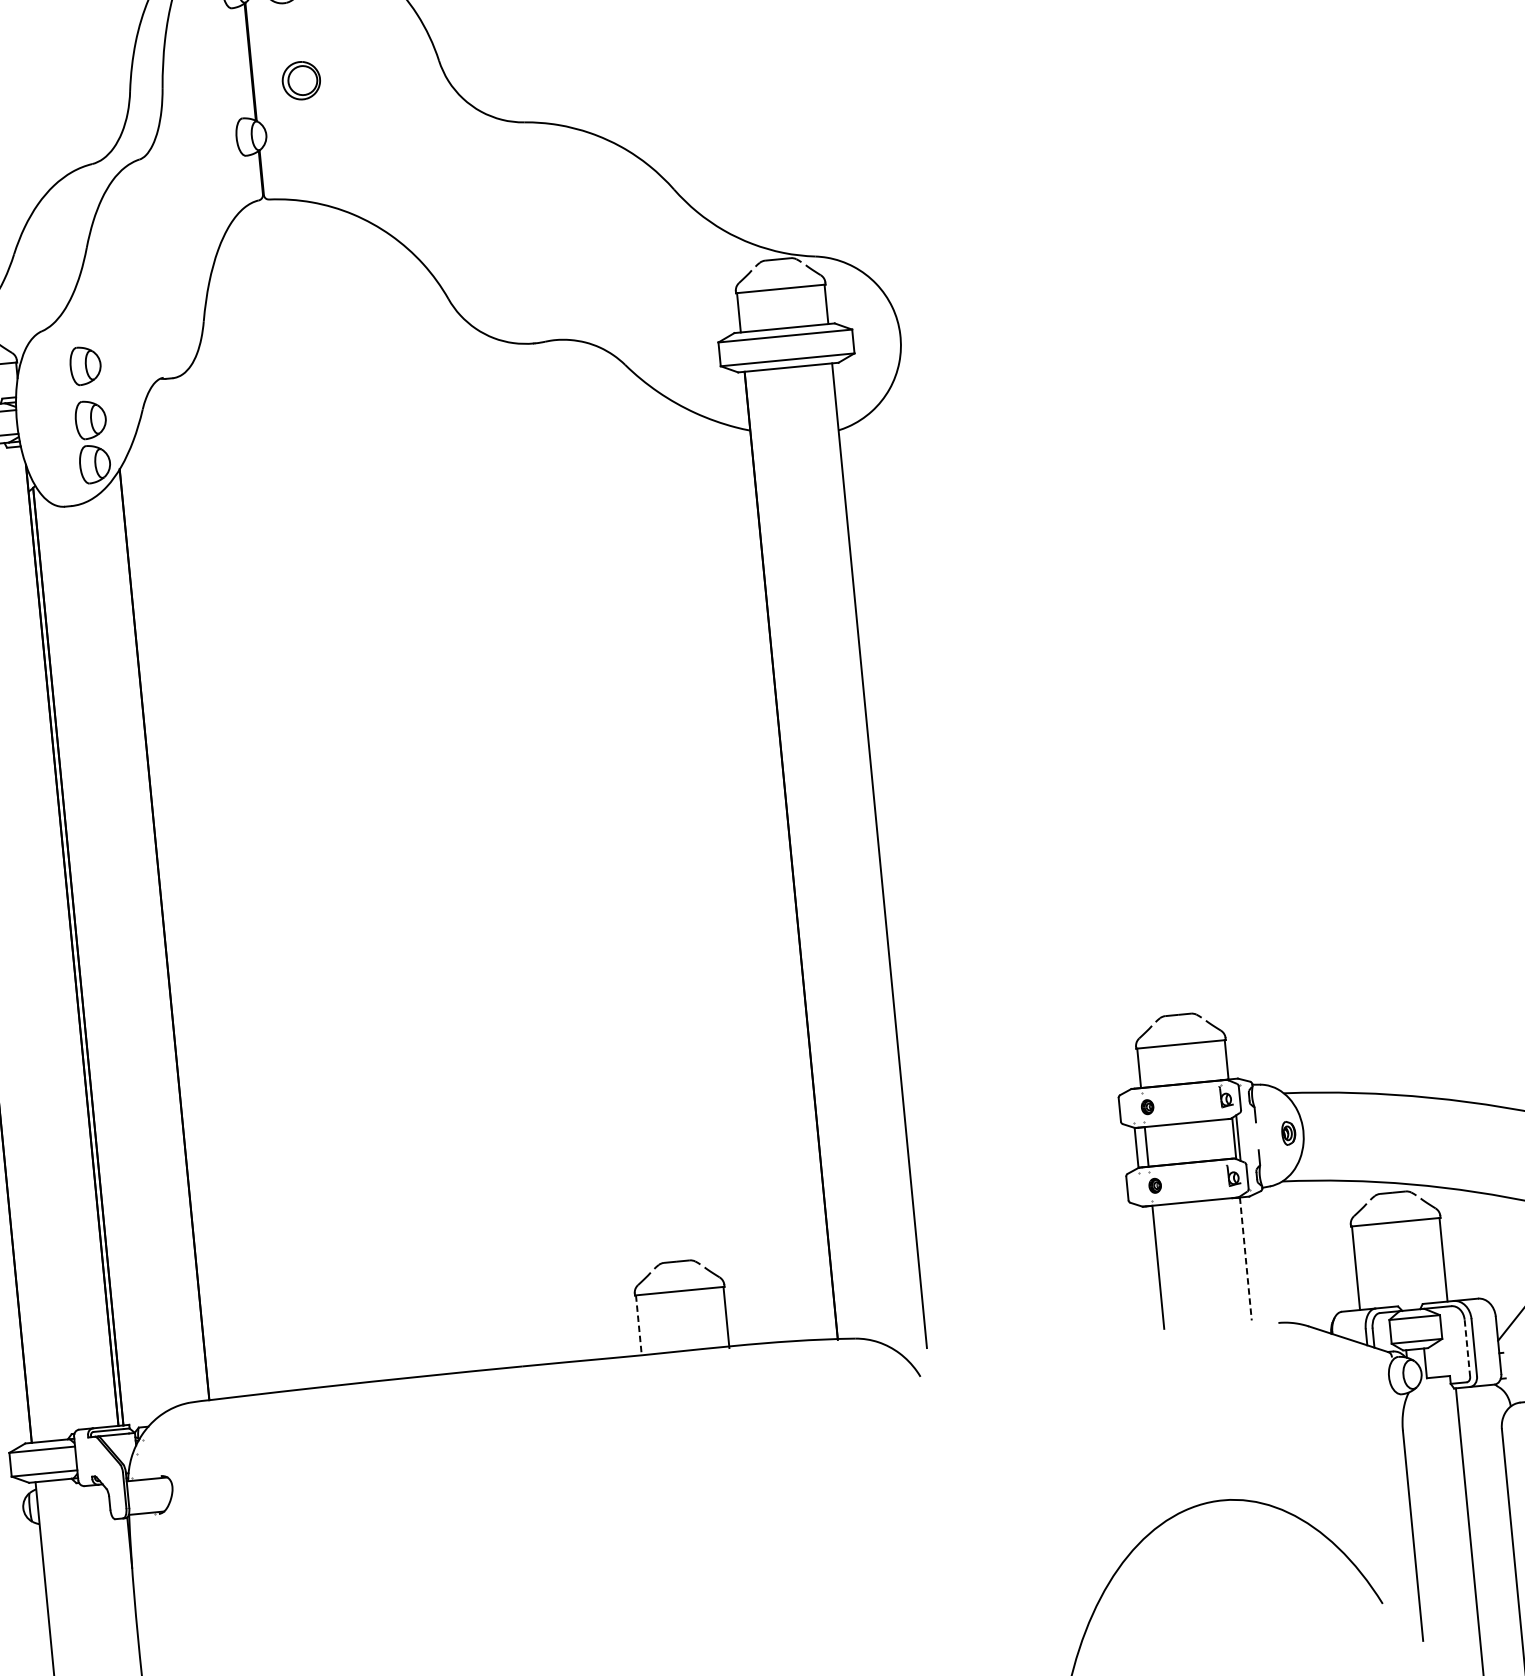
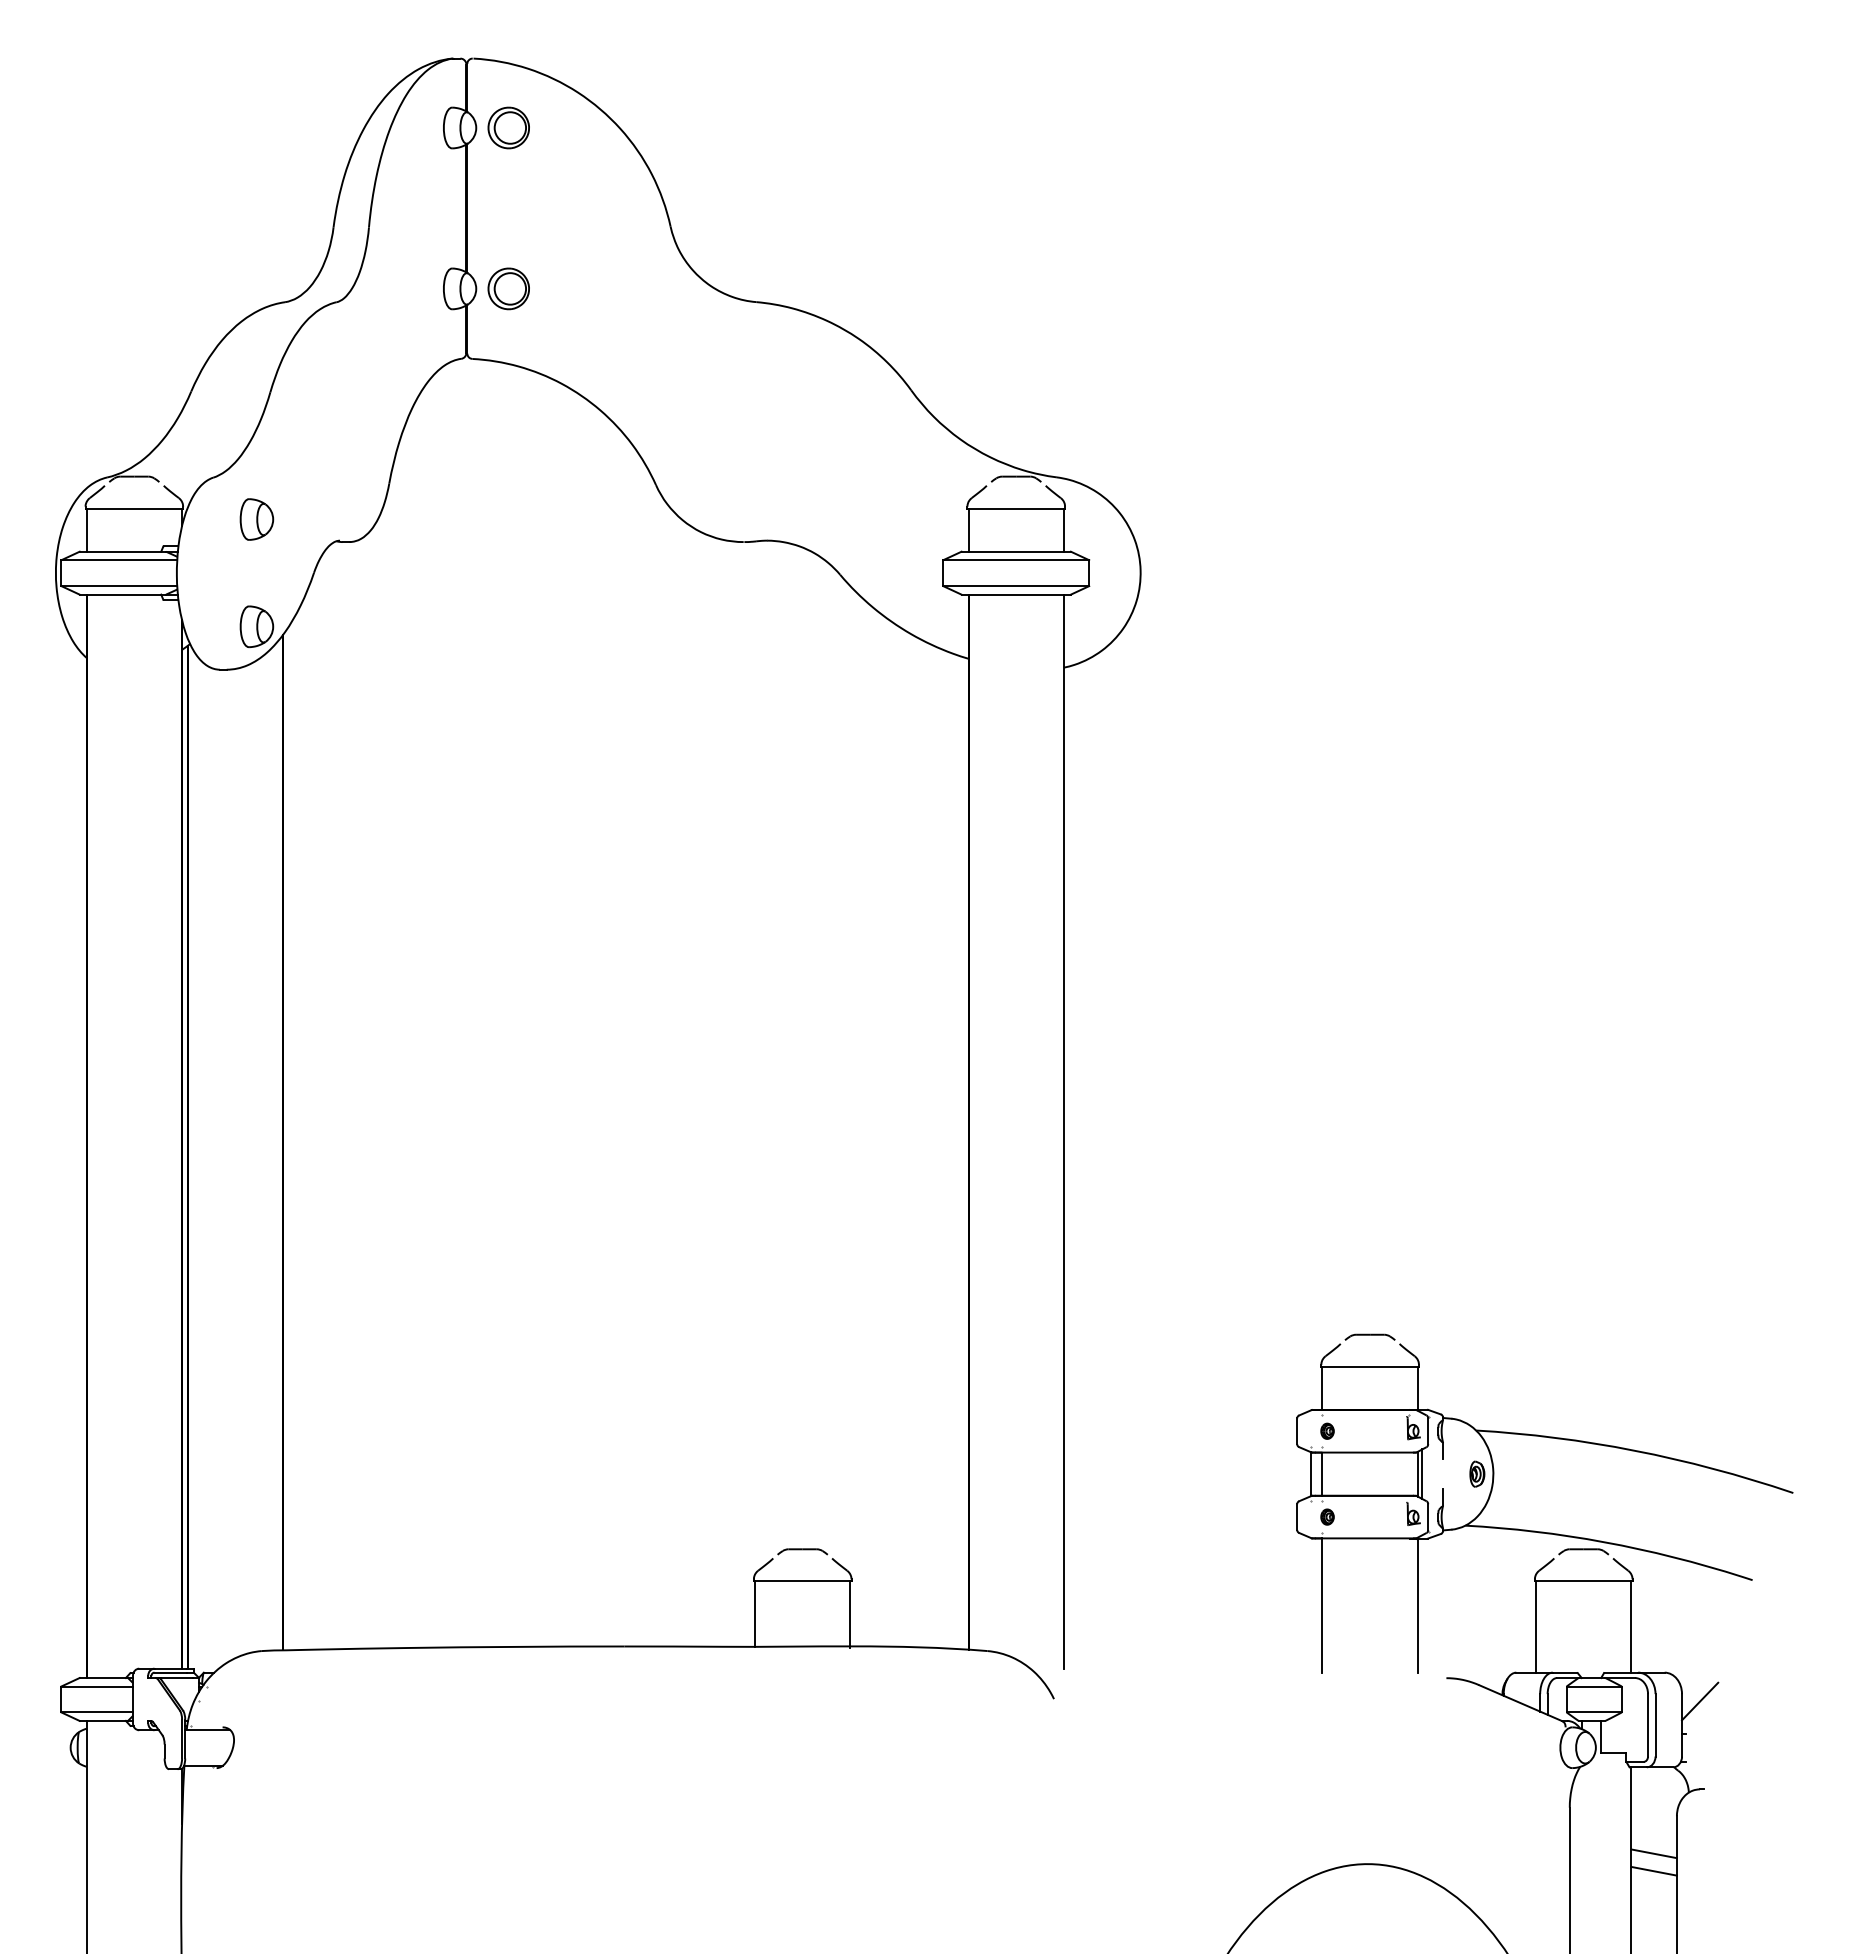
part: (301, 80) -> (508, 288), moved
part: (90, 419) -> (256, 578), removed
line: (1245, 1259) -> (1417, 1606), dashed -> solid
line: (638, 1325) -> (754, 1614), dashed -> solid
line: (1467, 1347) -> (1648, 1724), dashed -> solid
line: (1483, 1465) -> (1653, 1853), added
line: (1485, 1481) -> (1653, 1870), added

